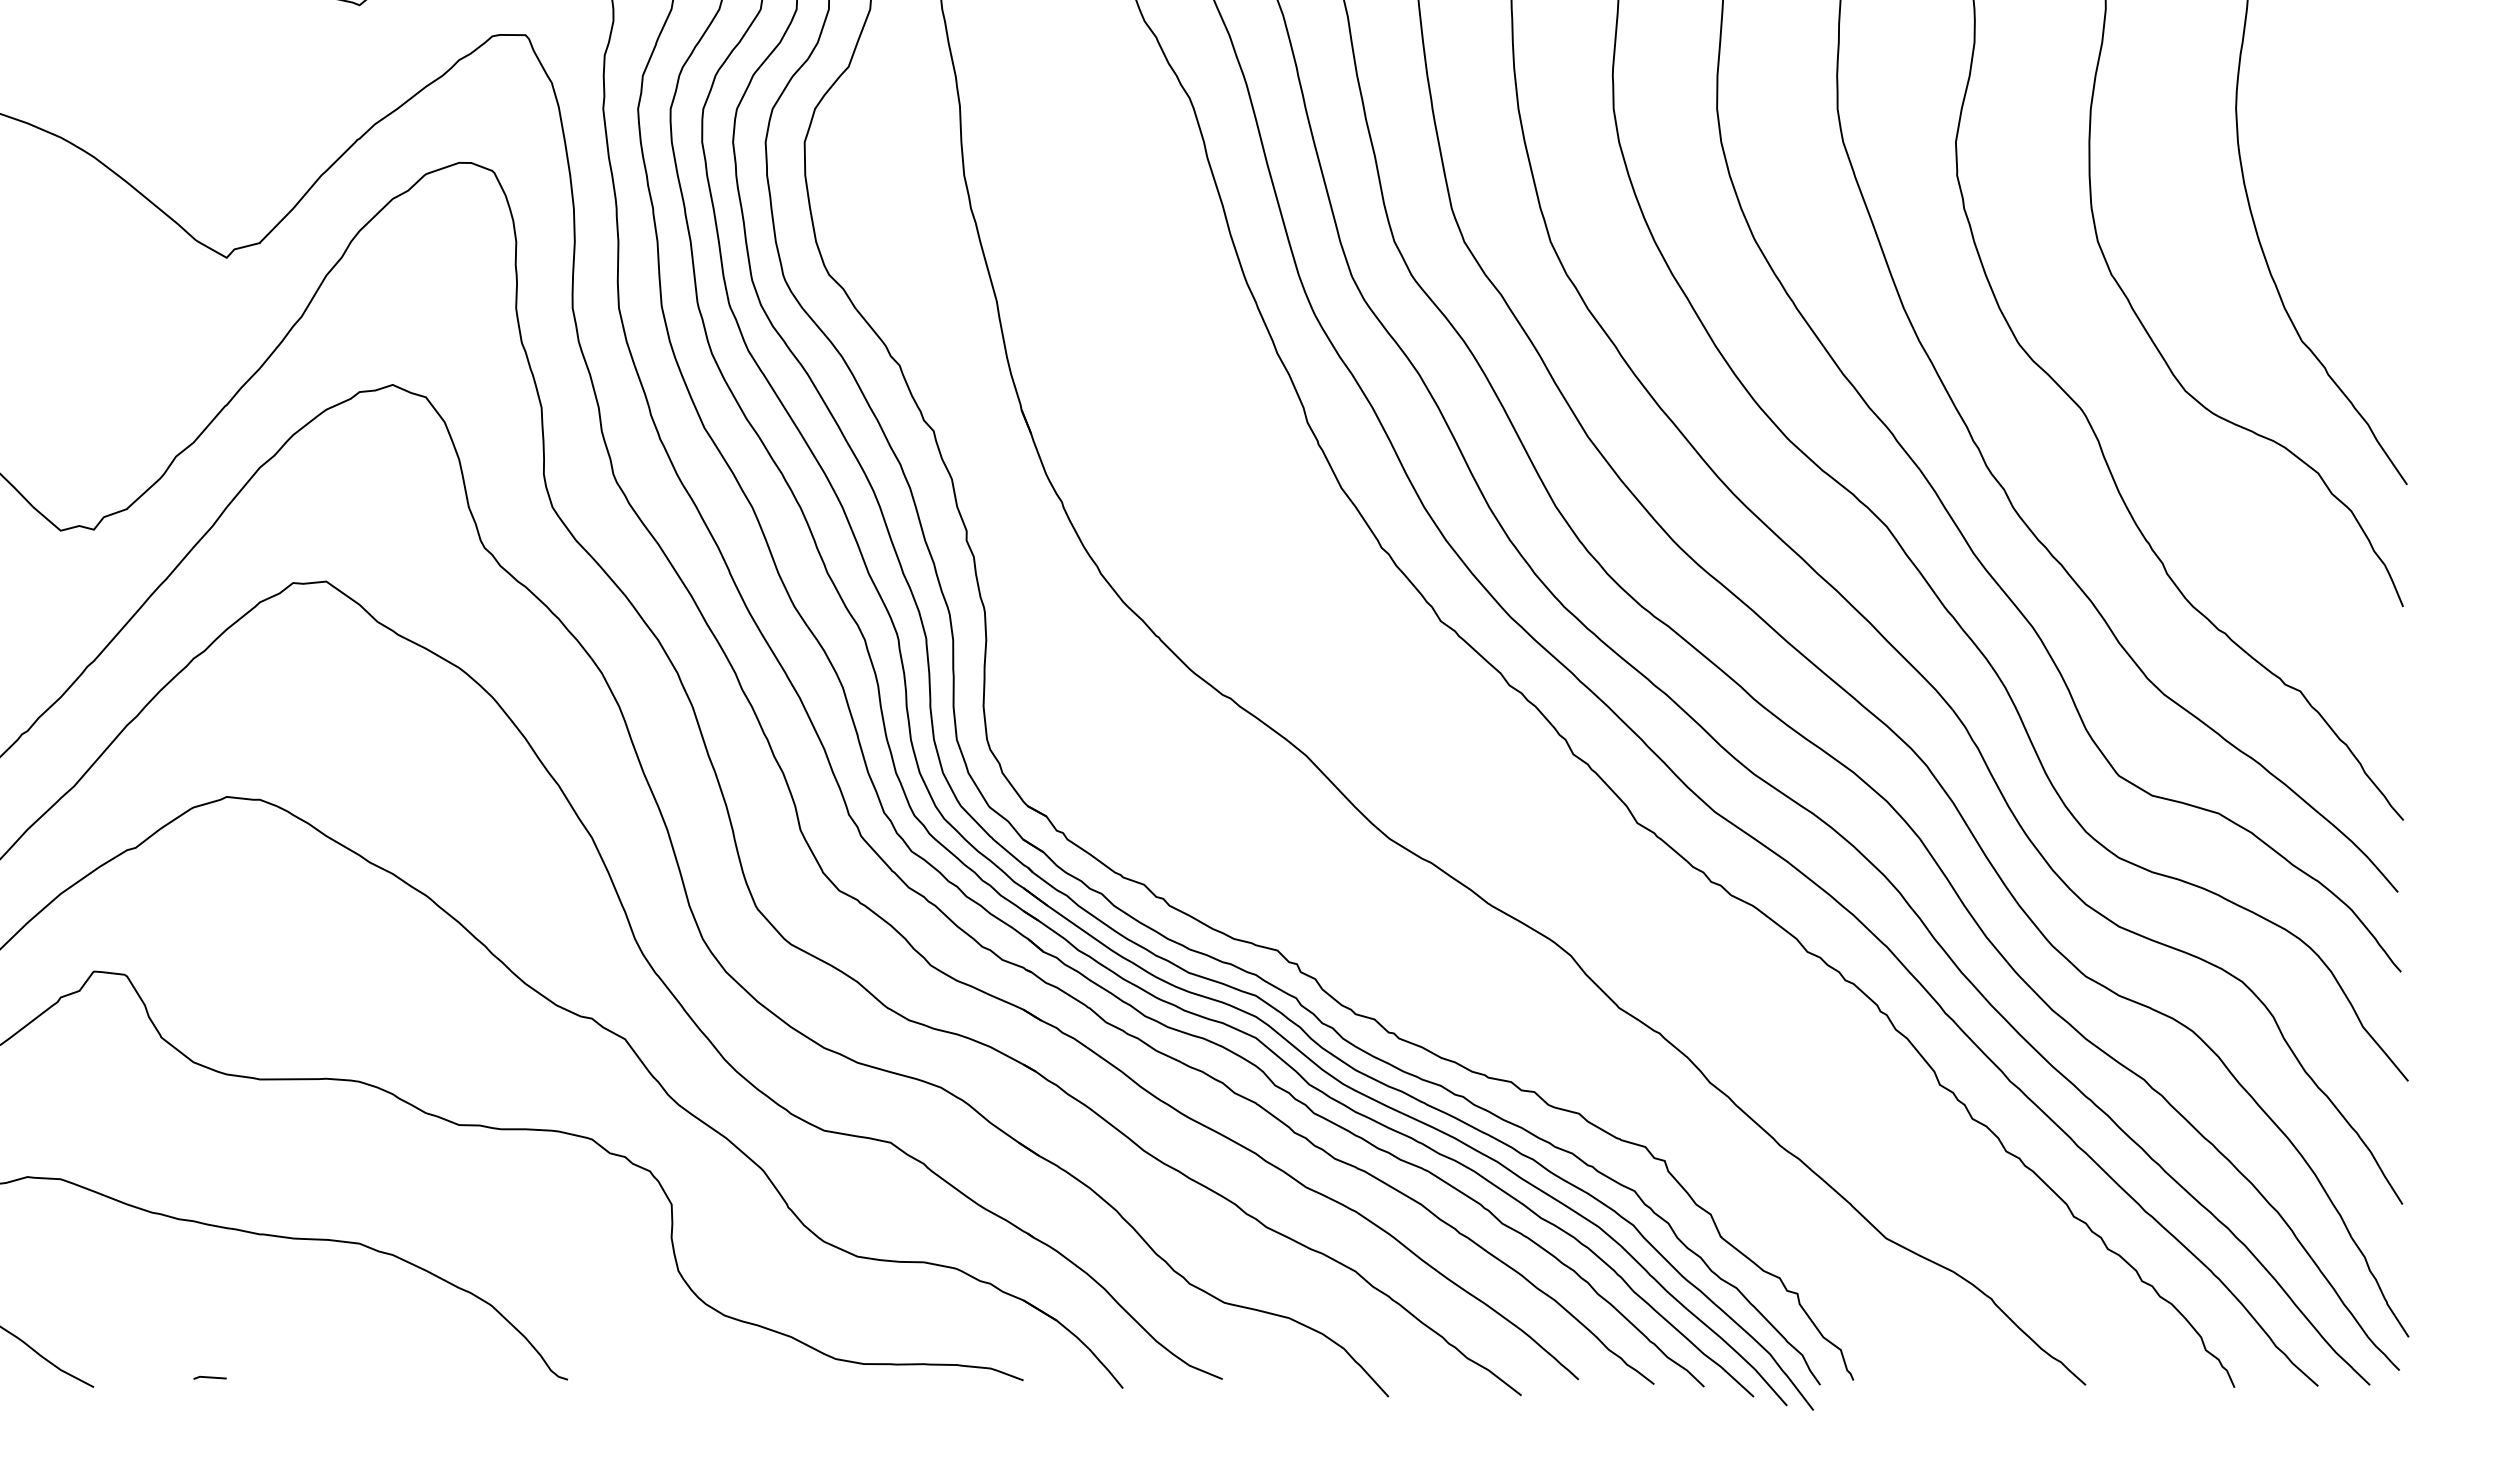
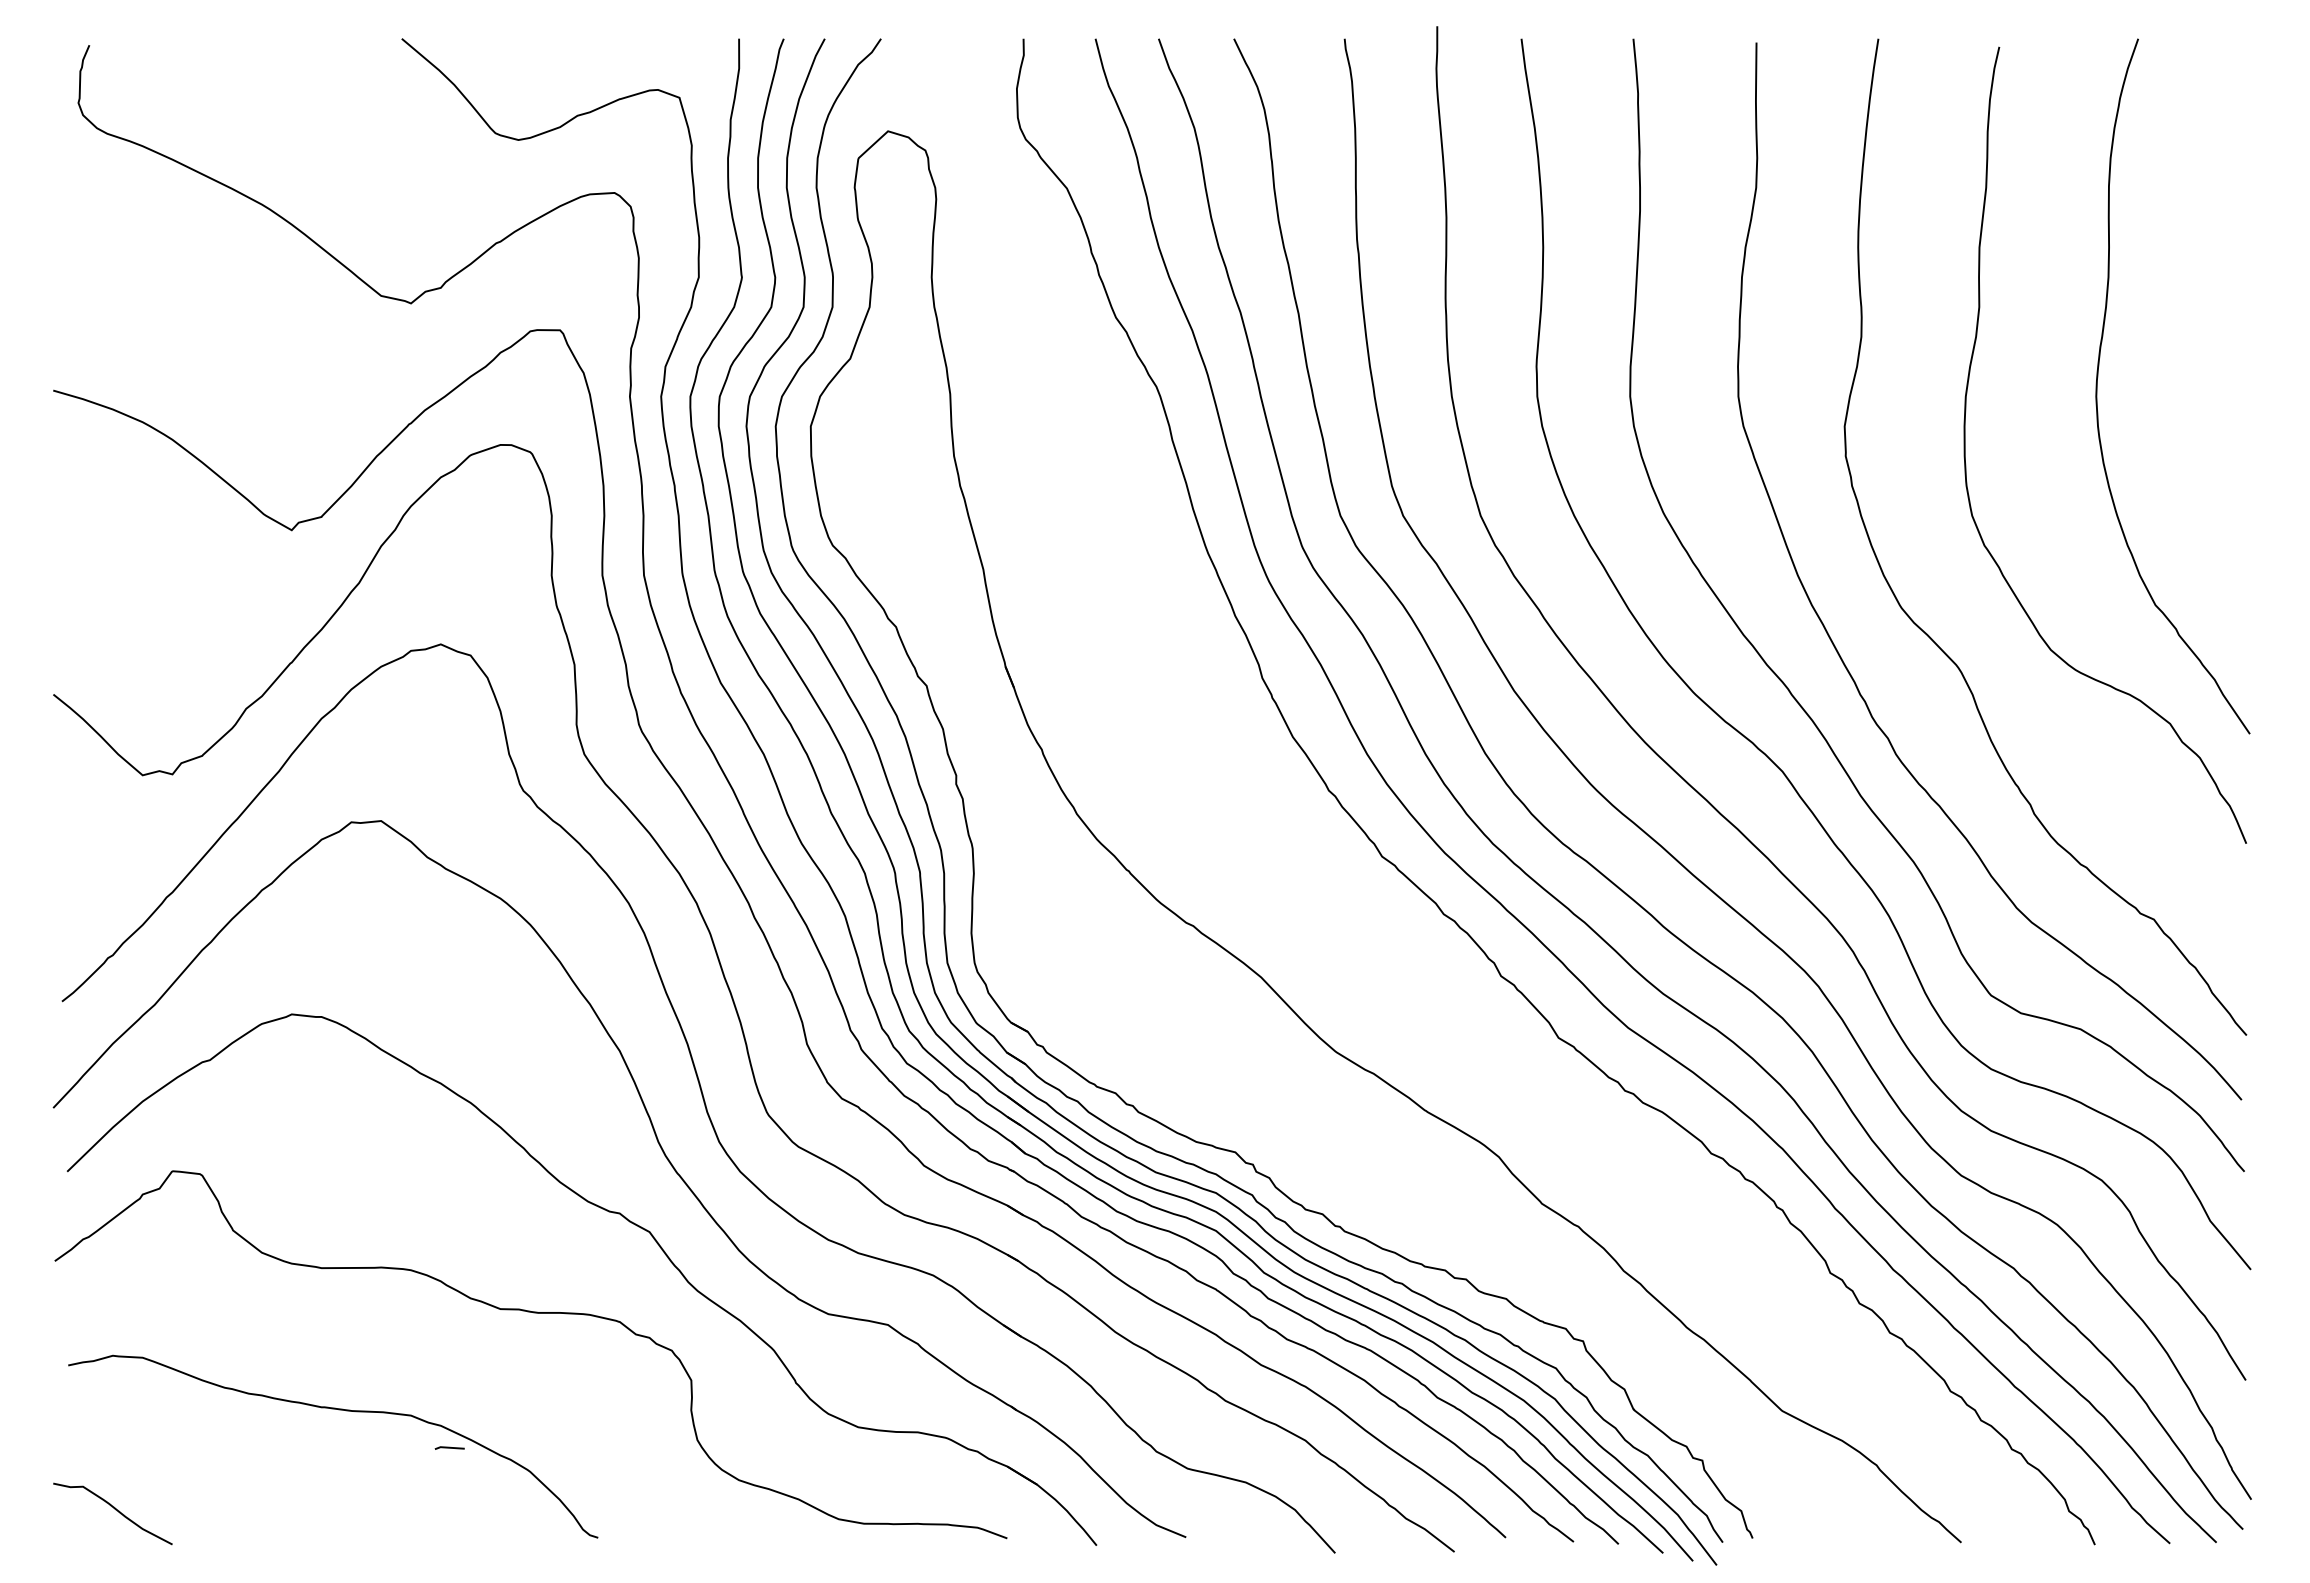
line: (209, 1377) -> (449, 1447), moved

